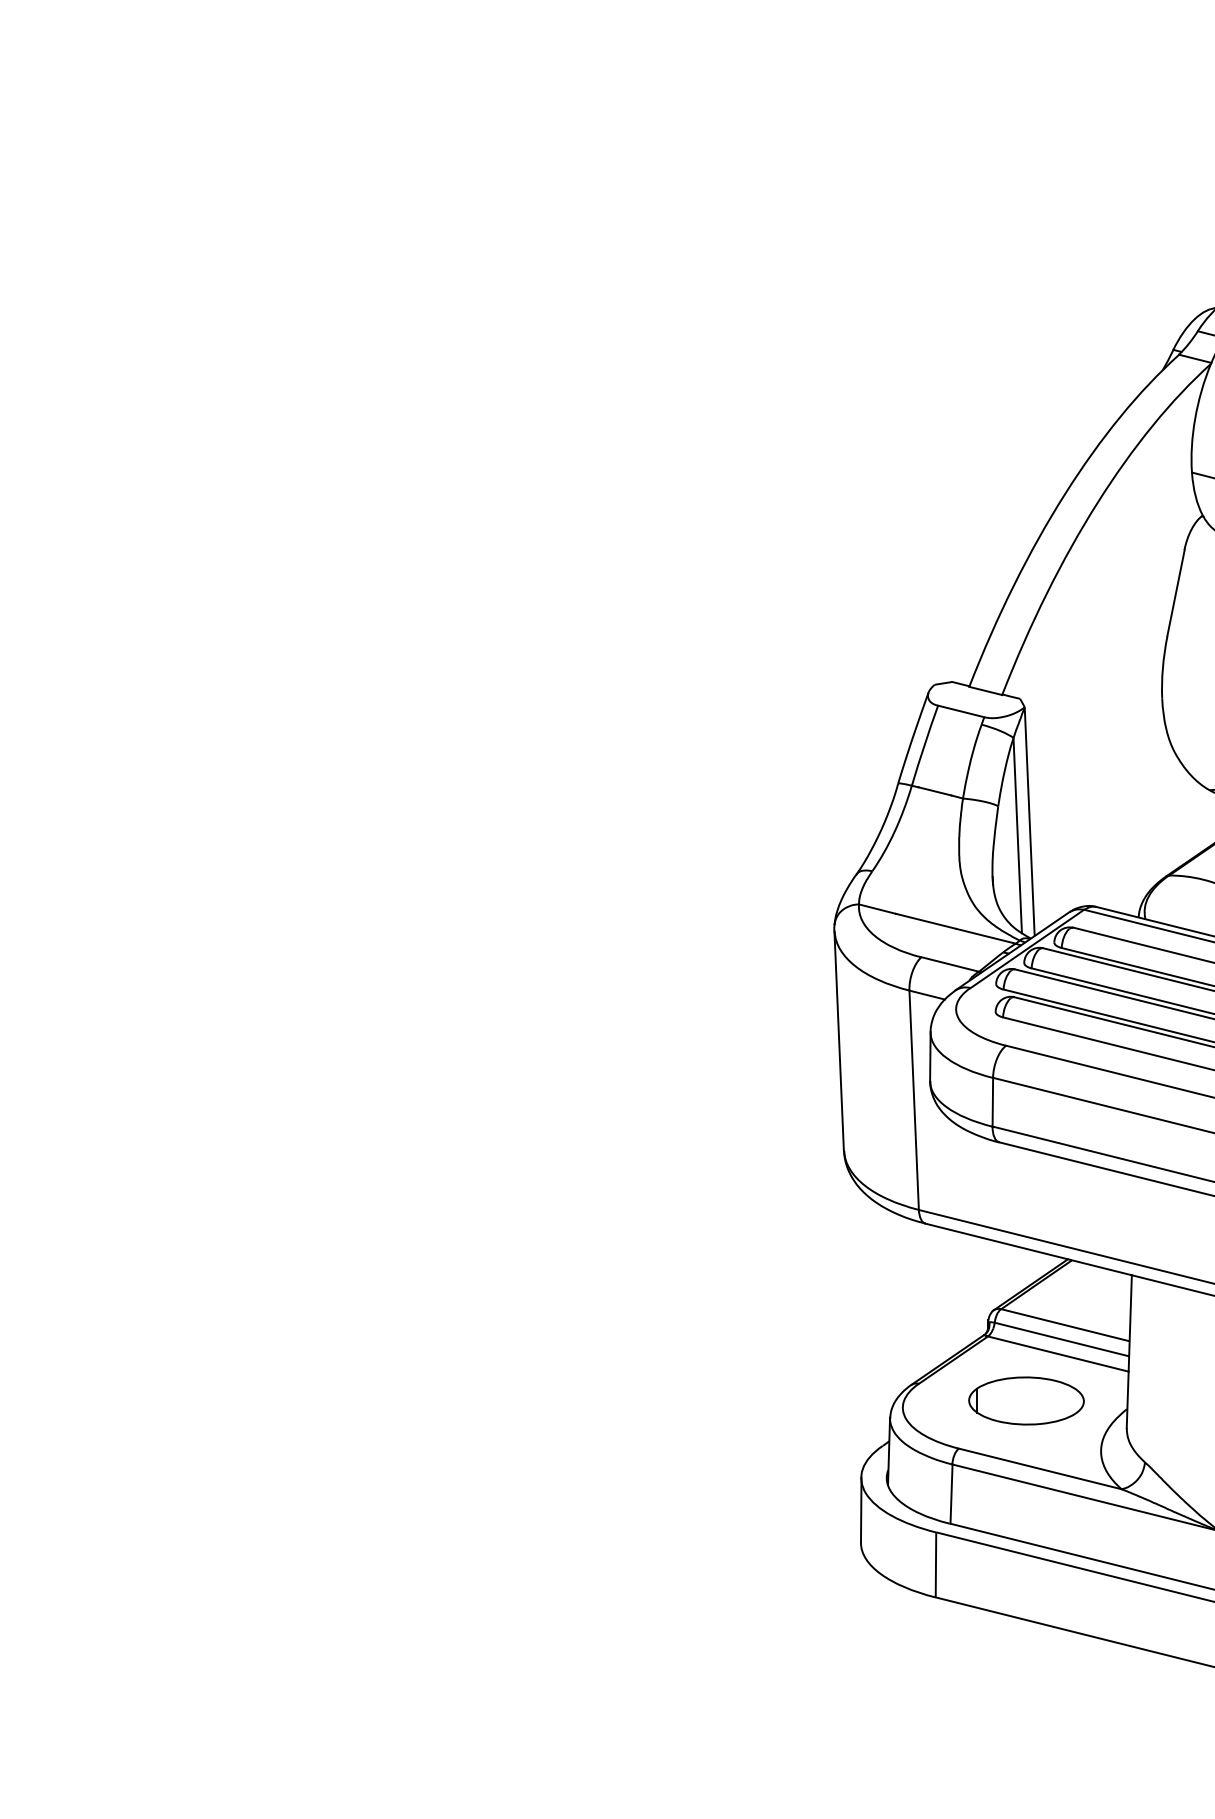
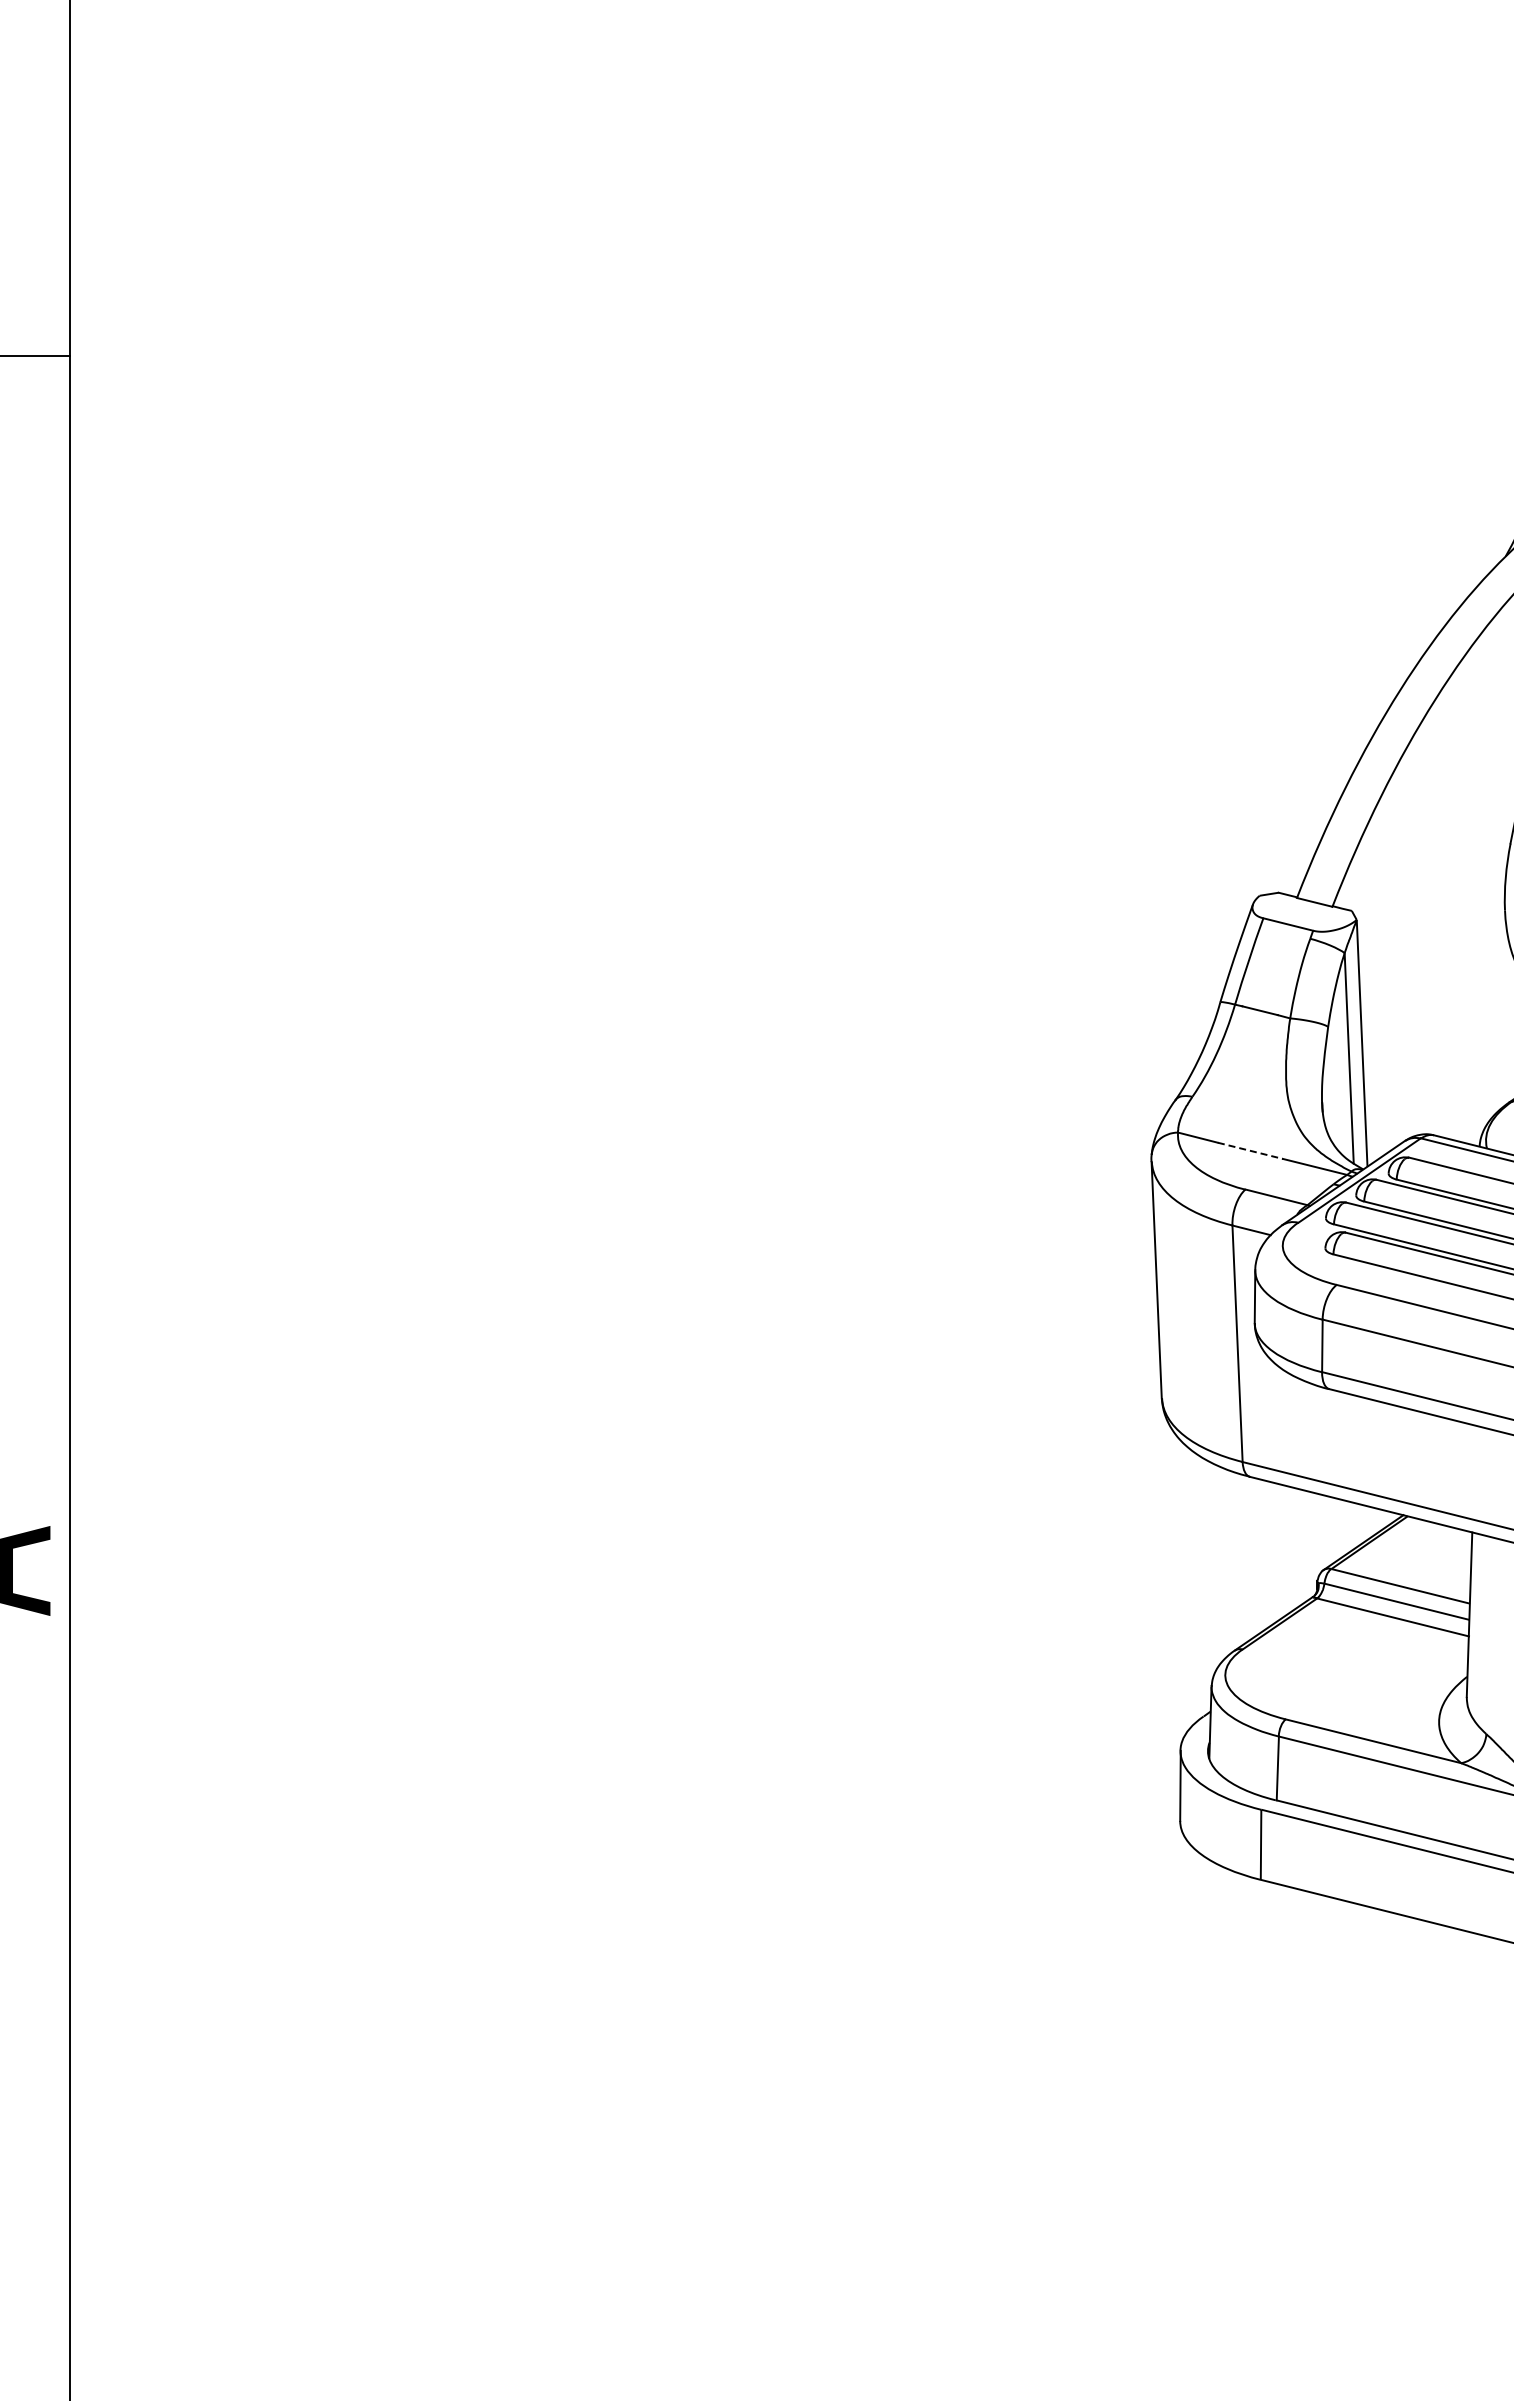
line: (926, 921) -> (1250, 1150), solid -> dashed
part: (1026, 1400) -> (1358, 1667), removed

